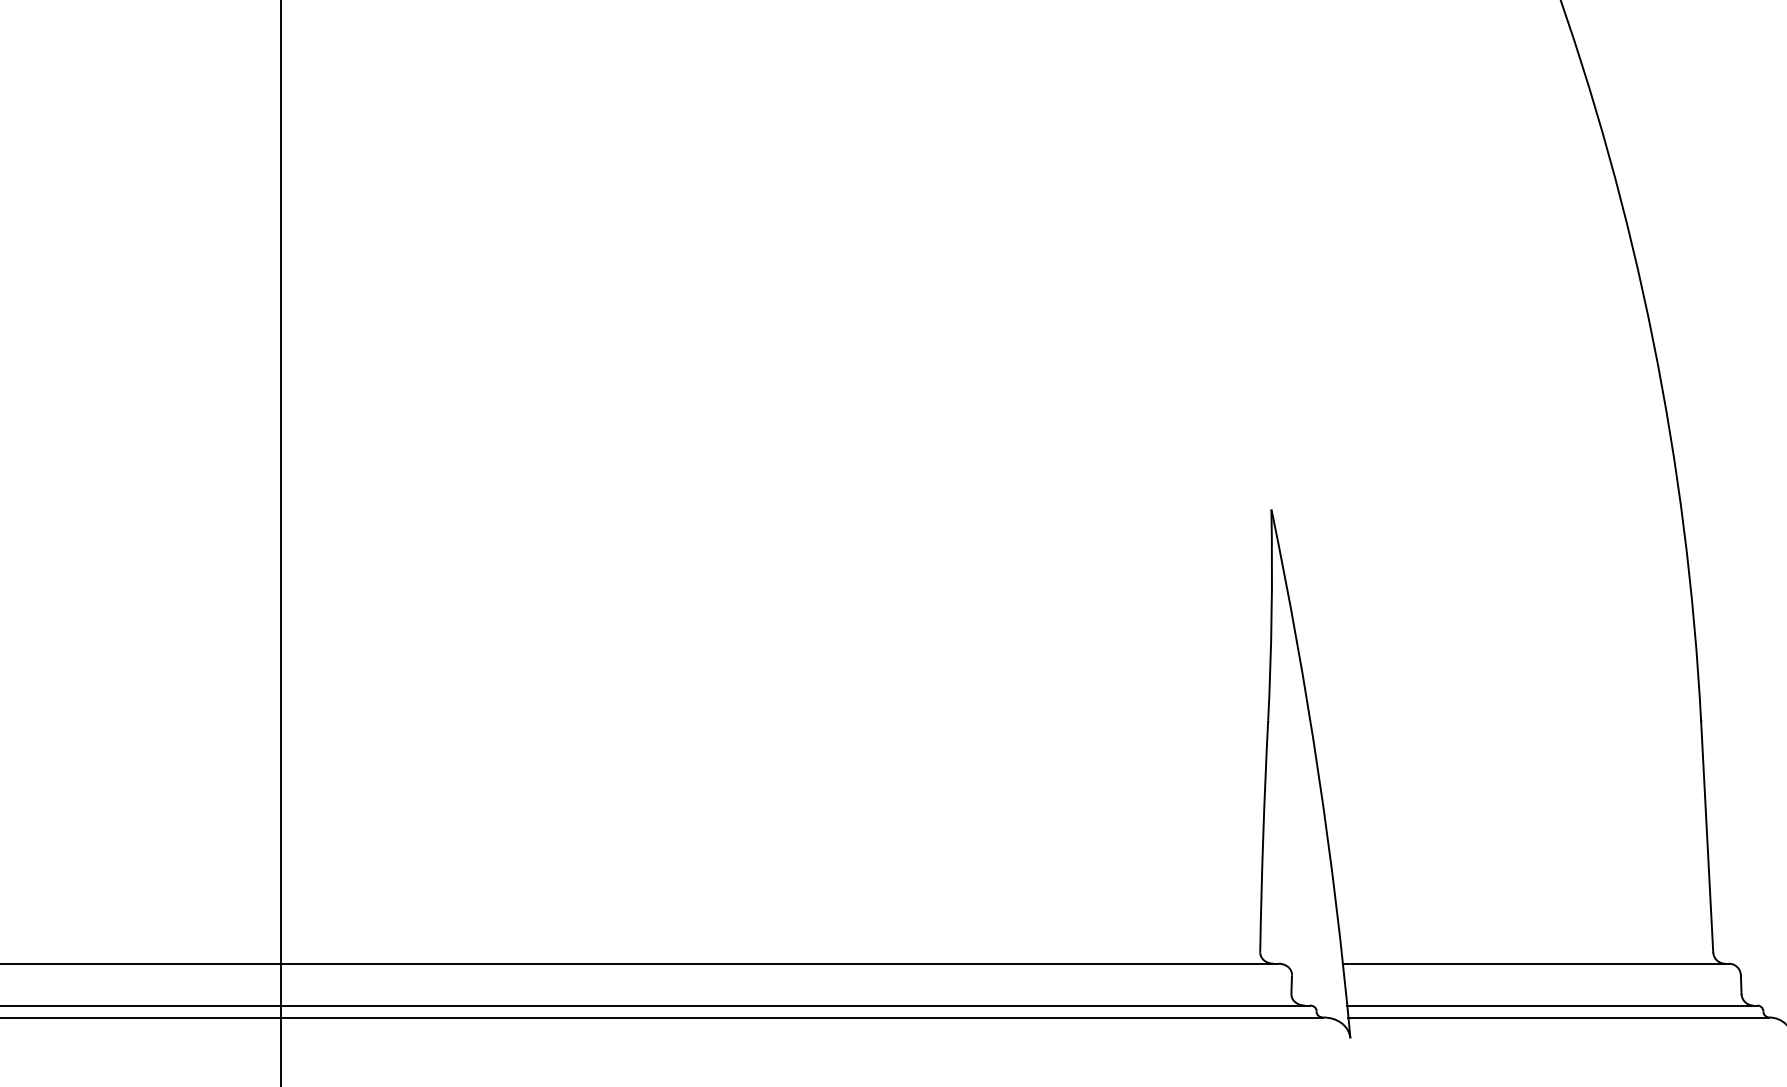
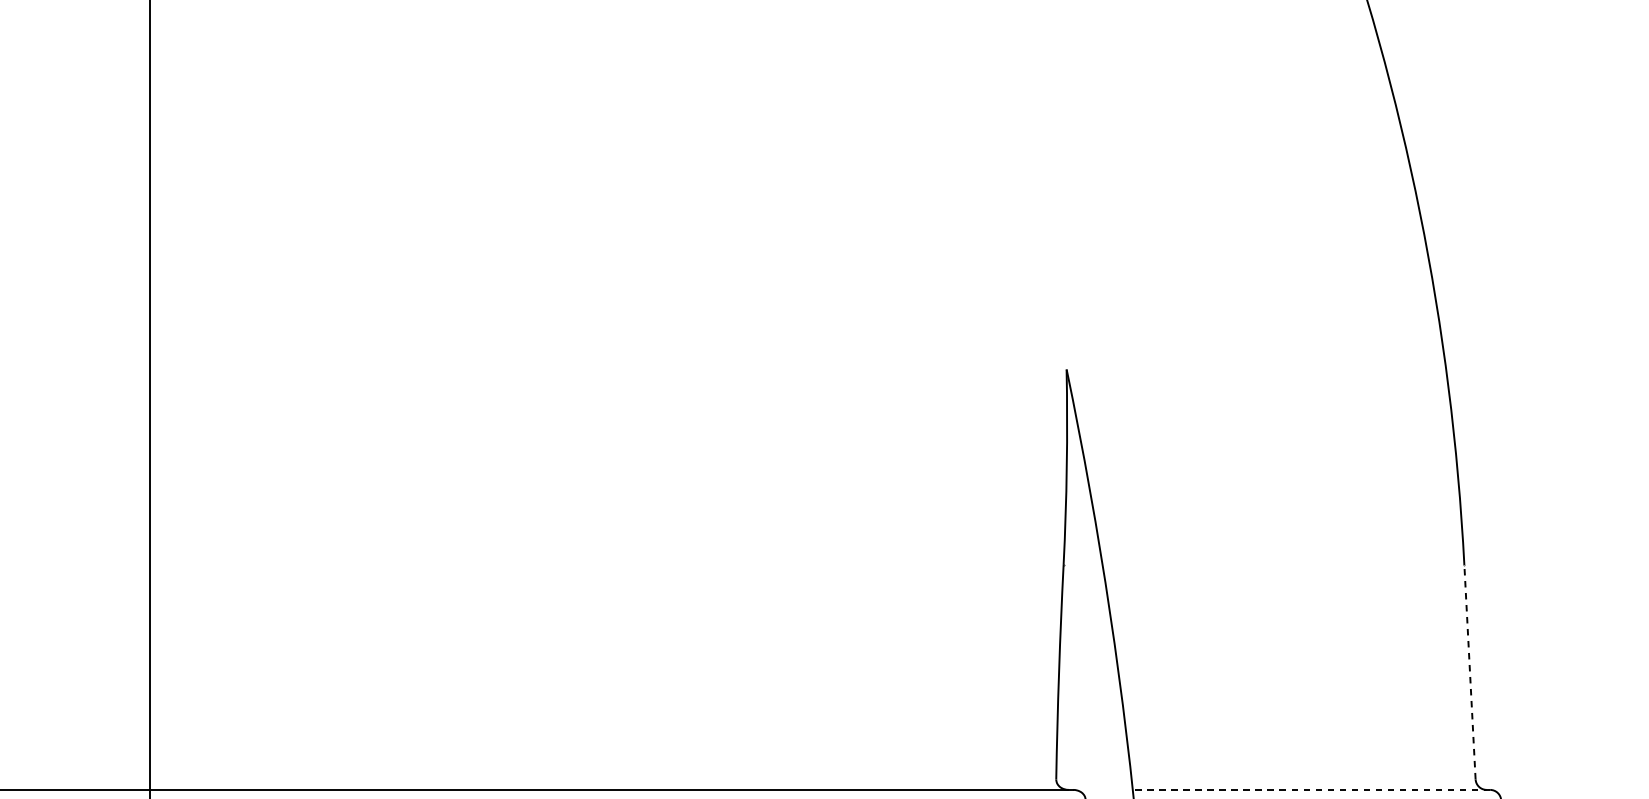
line: (1707, 836) -> (1470, 672), solid -> dashed
line: (1535, 963) -> (1311, 789), solid -> dashed

